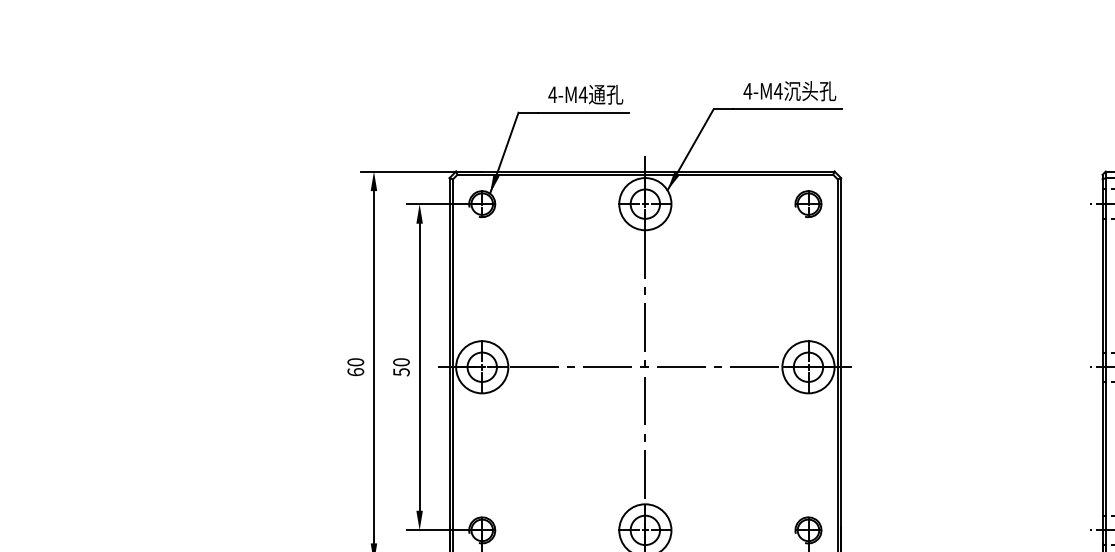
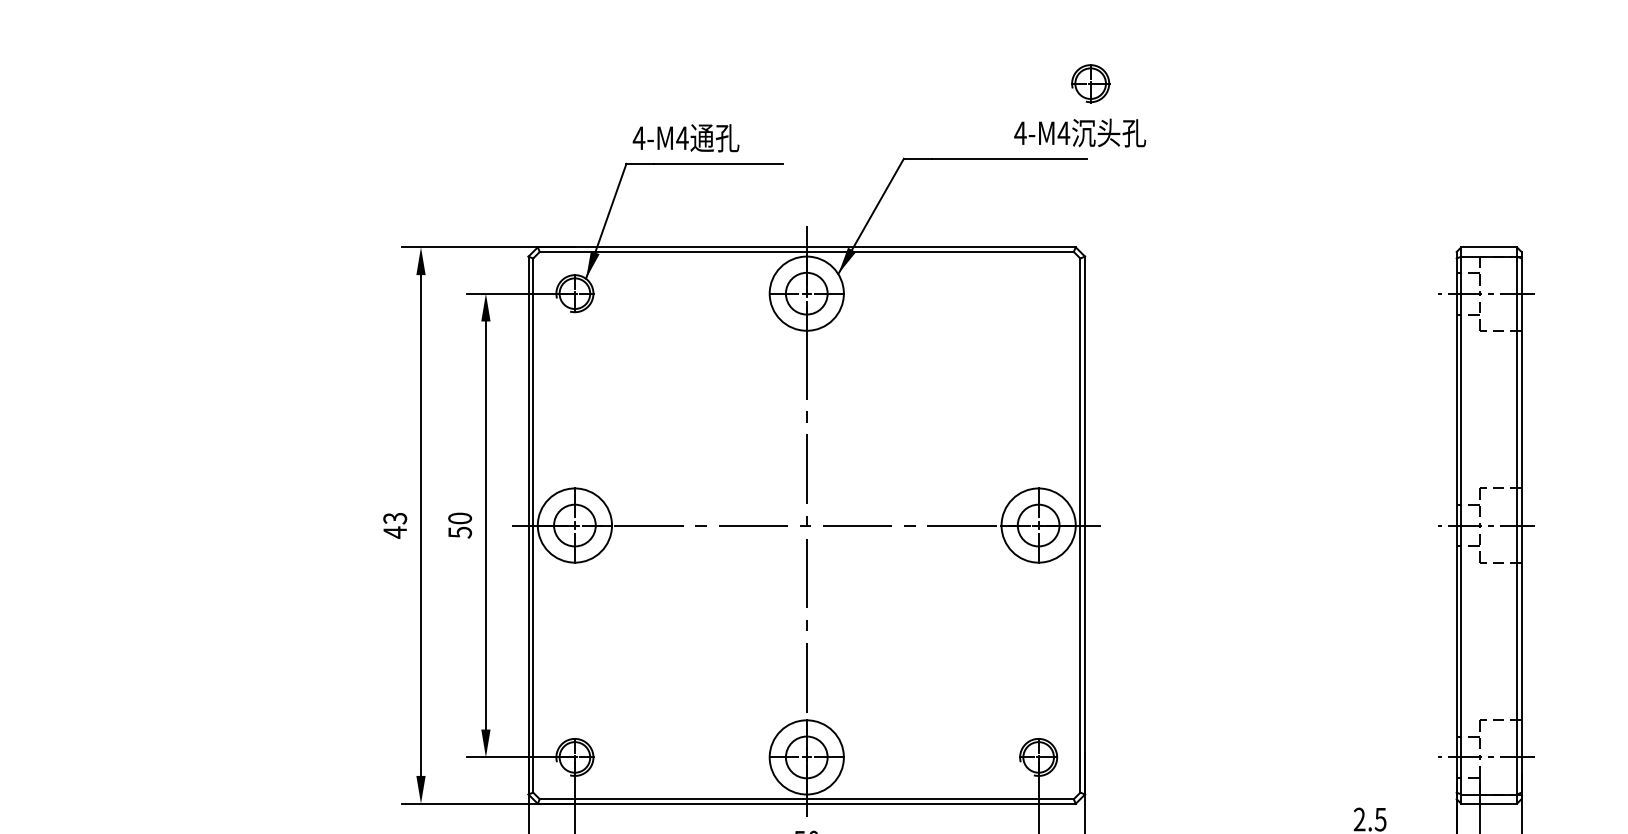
text: (790, 90) -> (1080, 132), moved
text: (585, 94) -> (685, 138), moved
part: (808, 204) -> (1090, 83), moved
text: (356, 367) -> (395, 525), 60 -> 43

